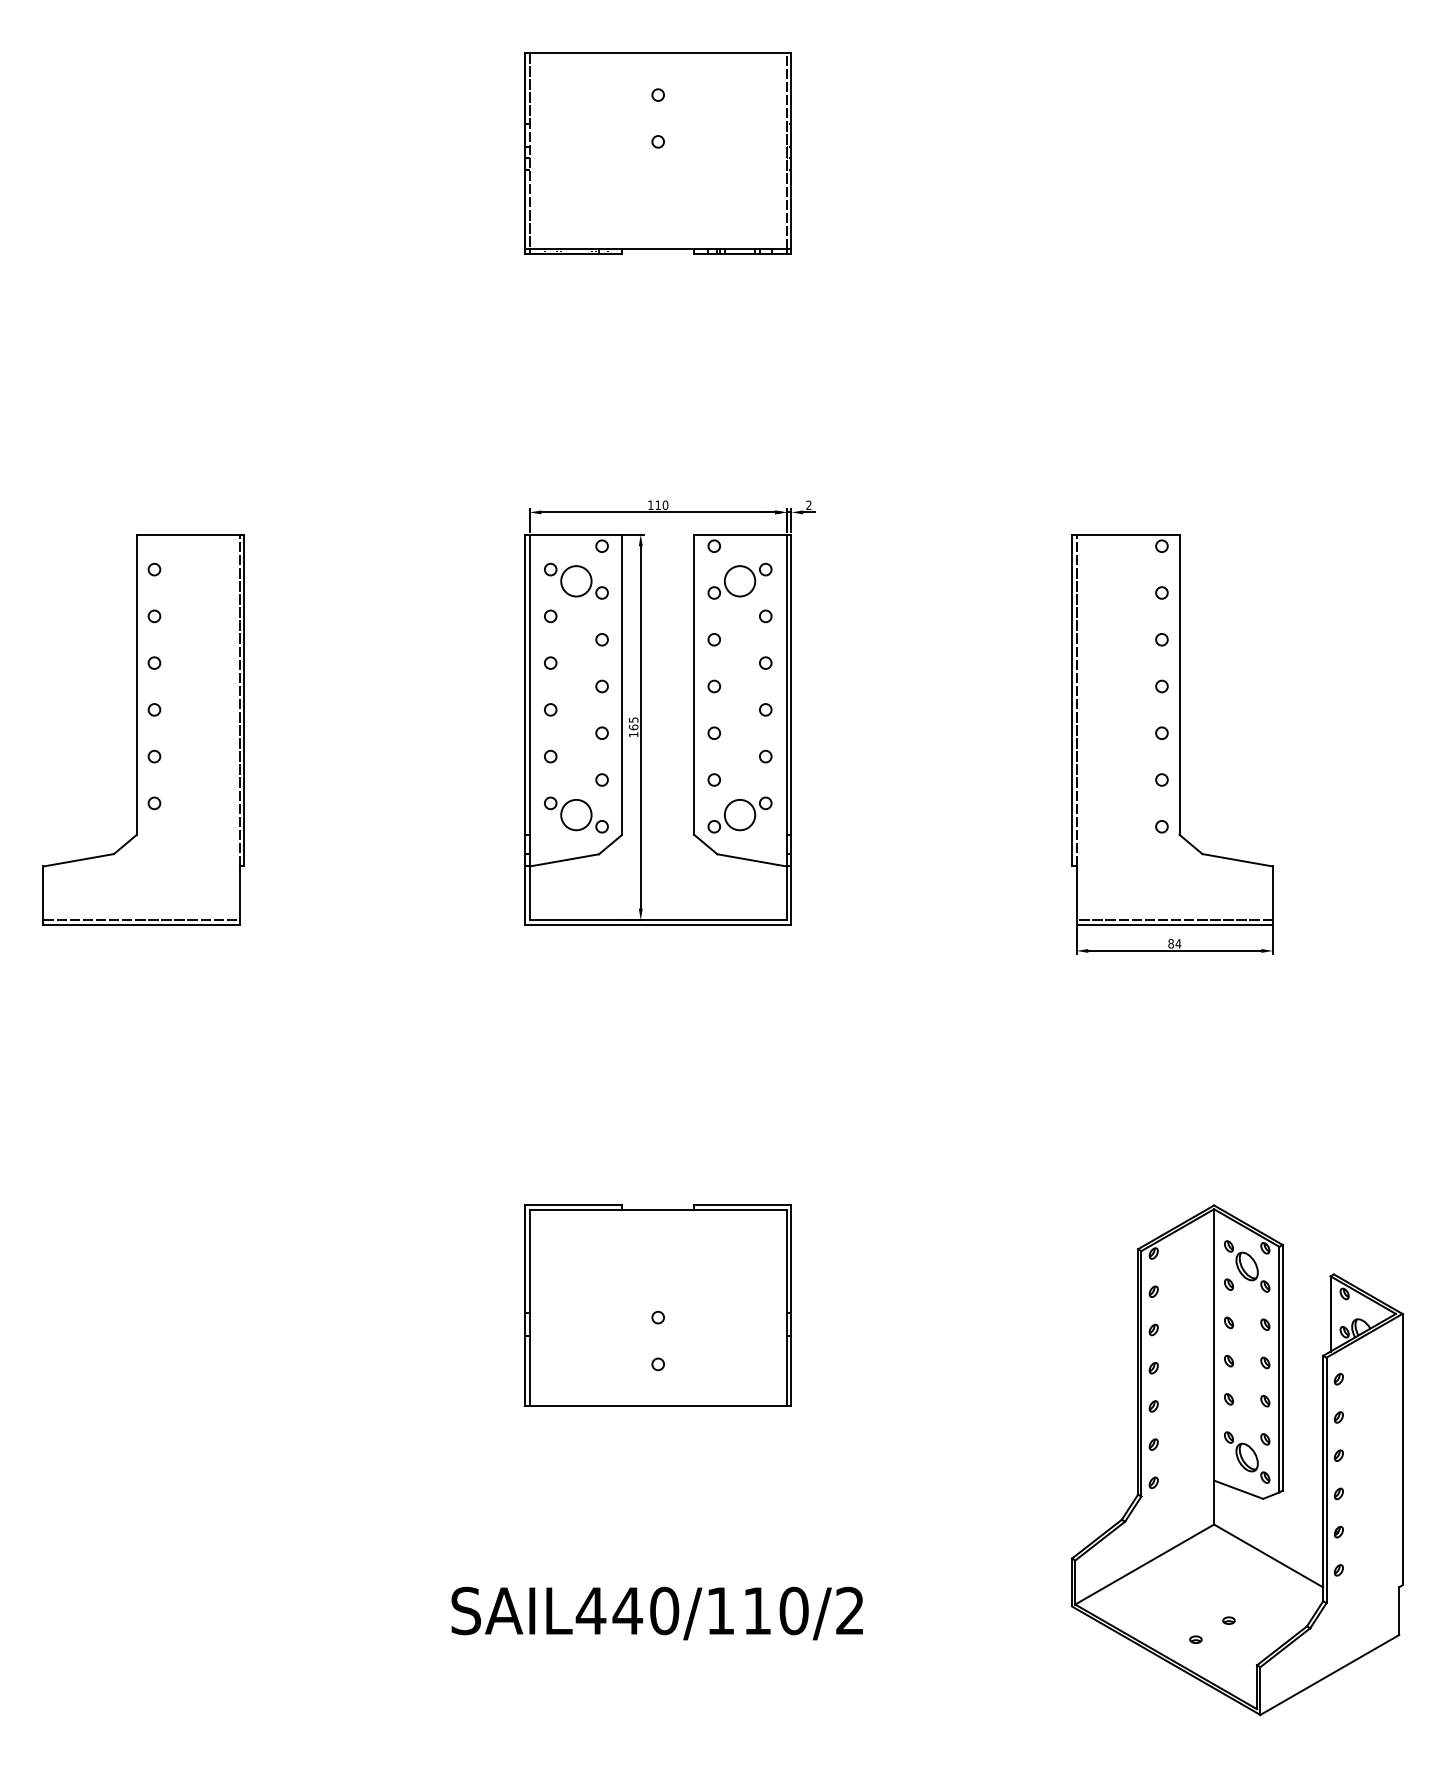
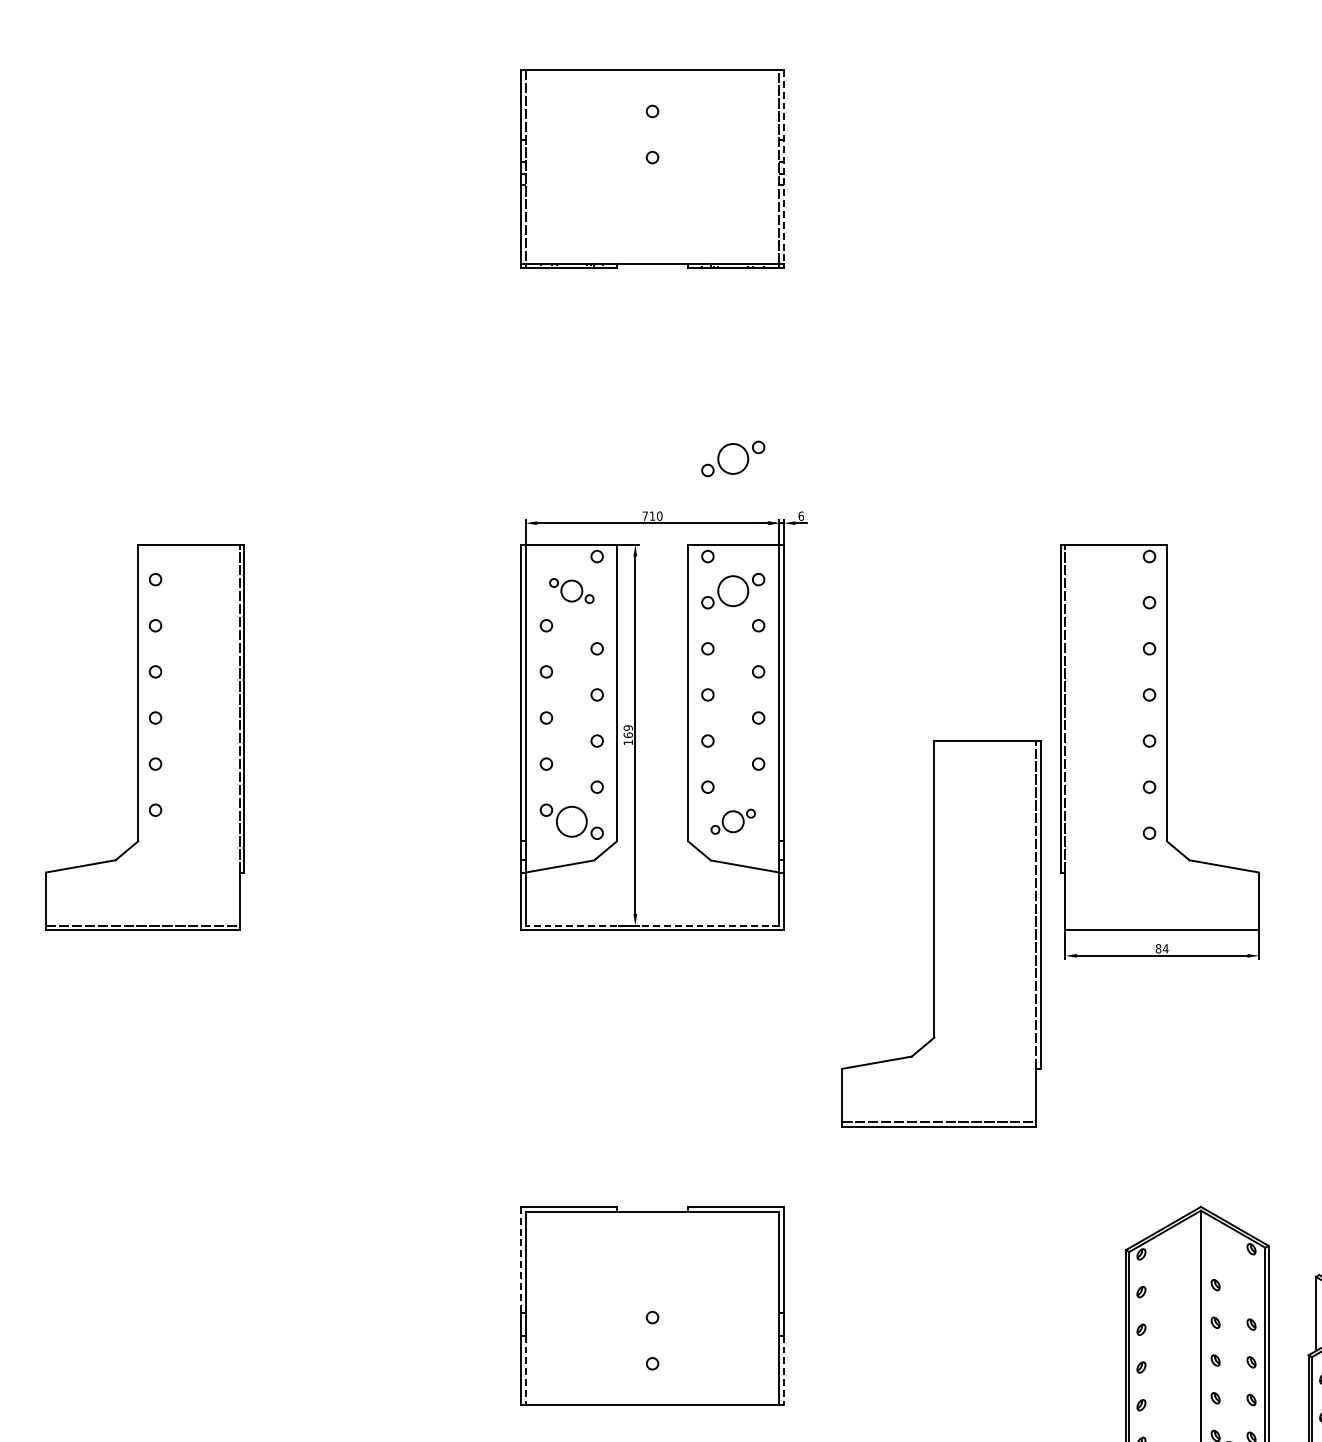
line: (791, 151) -> (784, 167), solid -> dashed
part: (739, 446) -> (732, 458), added
text: (650, 504) -> (644, 515), 110 -> 710
text: (808, 505) -> (800, 516), 2 -> 6
part: (576, 580) -> (571, 590), size x0.7
text: (633, 719) -> (628, 727), 165 -> 169
part: (739, 814) -> (732, 821), size x0.7
line: (658, 920) -> (652, 925), solid -> dashed
line: (1174, 920) -> (1161, 925), removed
part: (950, 928) -> (940, 933), added
line: (524, 1259) -> (520, 1260), solid -> dashed
part: (1247, 1266) -> (1233, 1267), removed
line: (529, 1371) -> (525, 1370), solid -> dashed
line: (791, 1371) -> (784, 1370), solid -> dashed

